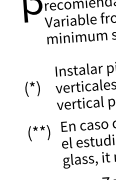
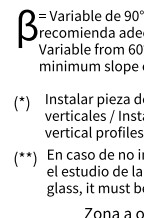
text: (32, 88) -> (21, 103), moved

